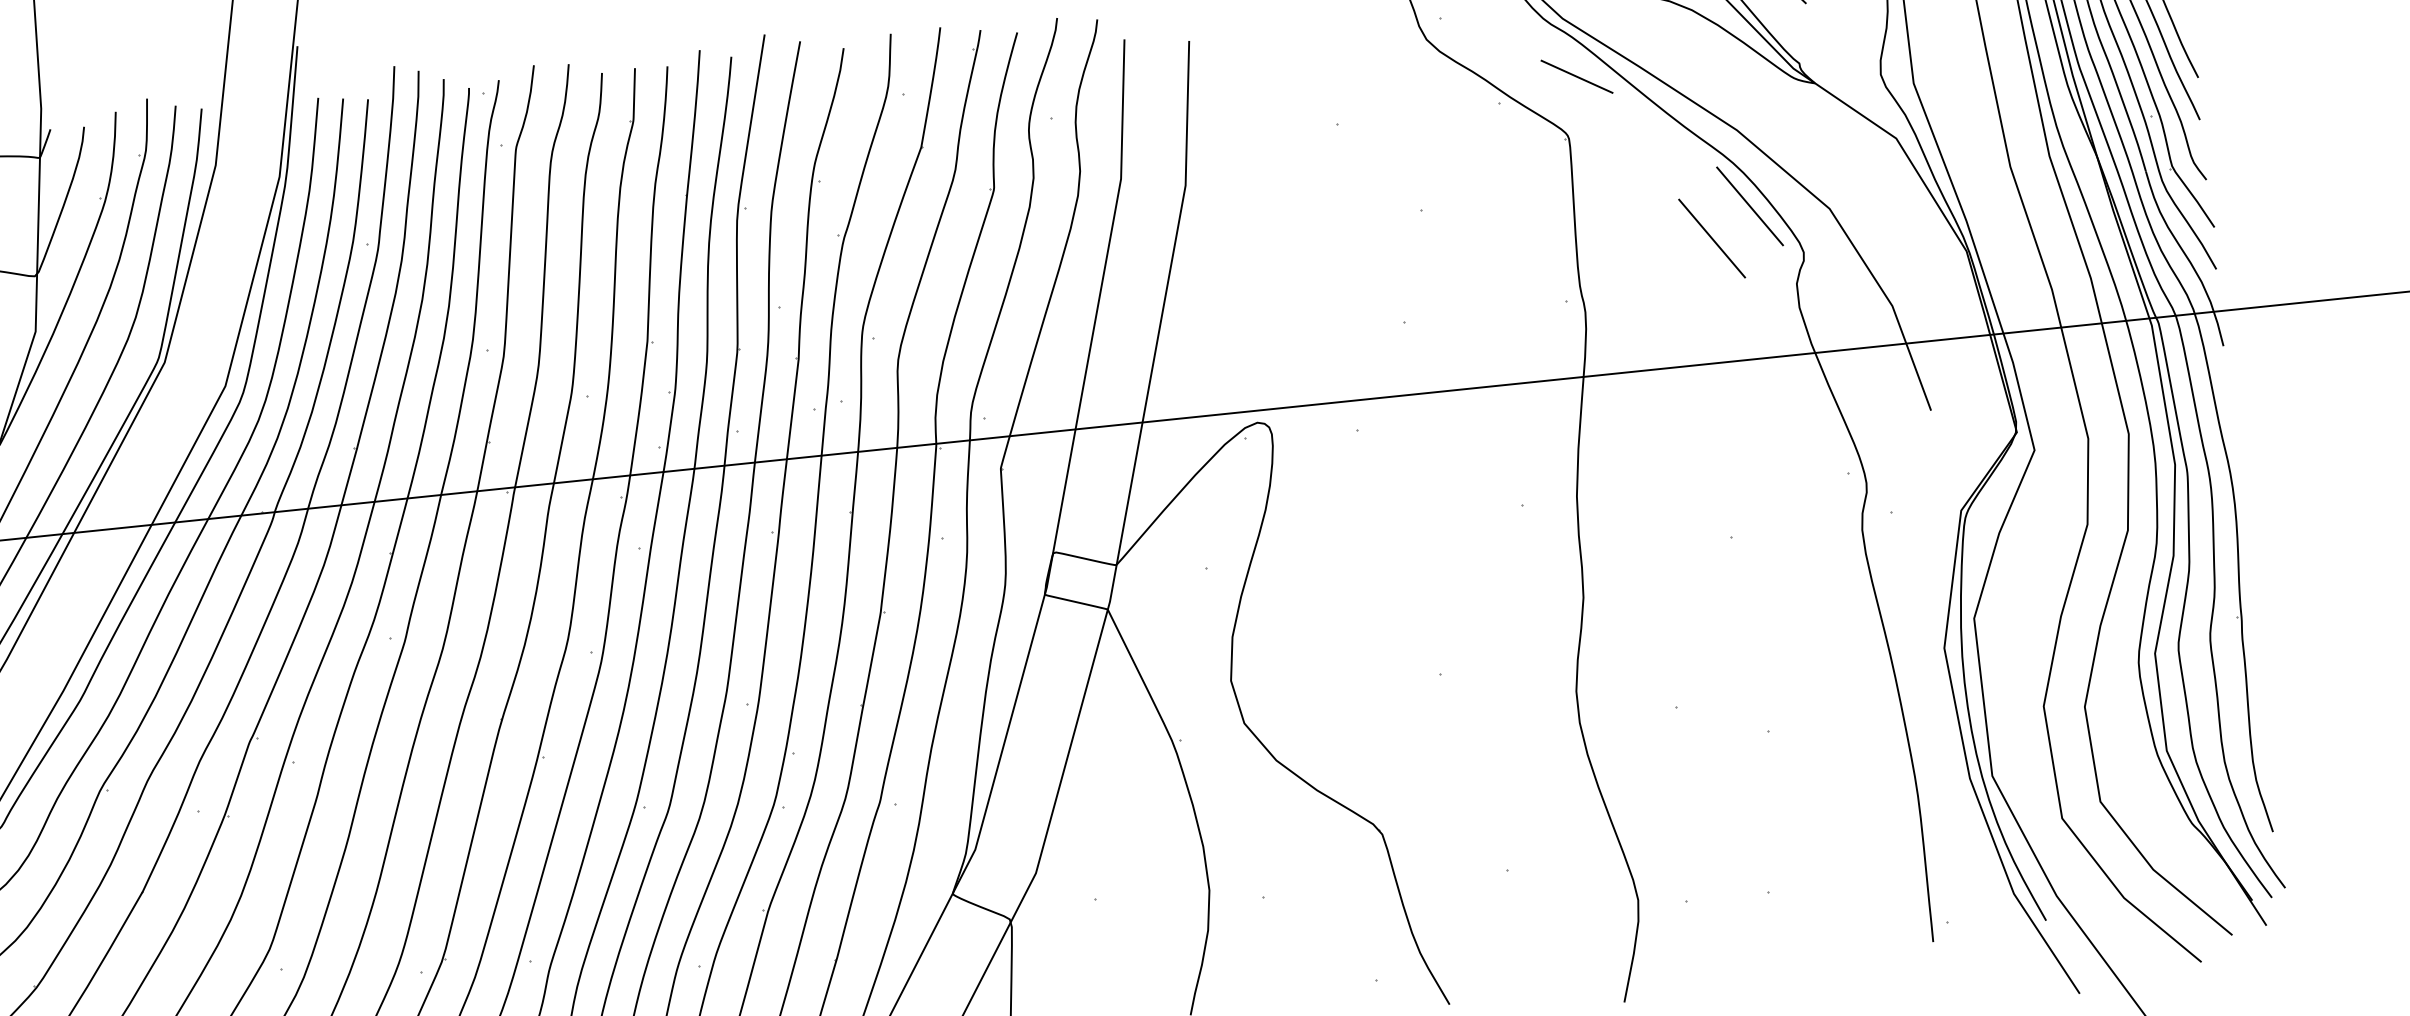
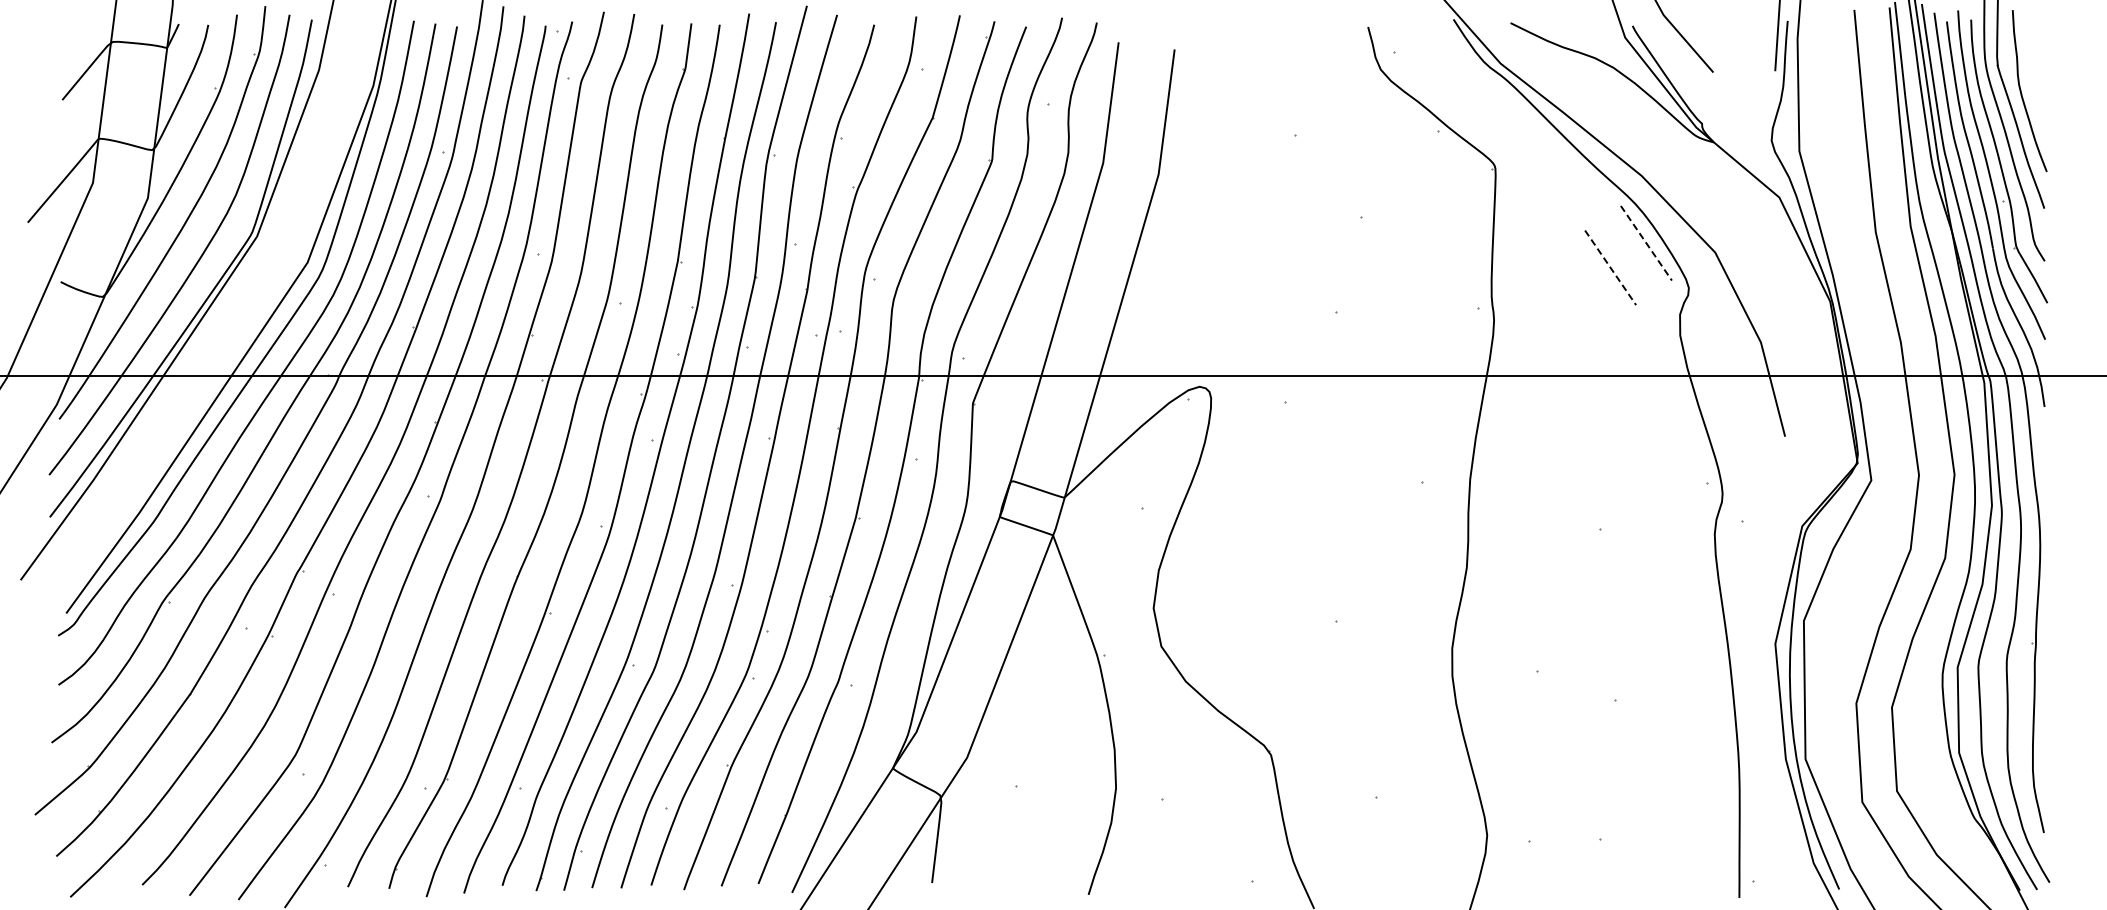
line: (1576, 77) -> (1507, 115), removed
line: (1750, 206) -> (1646, 243), solid -> dashed
line: (1712, 239) -> (1610, 268), solid -> dashed

